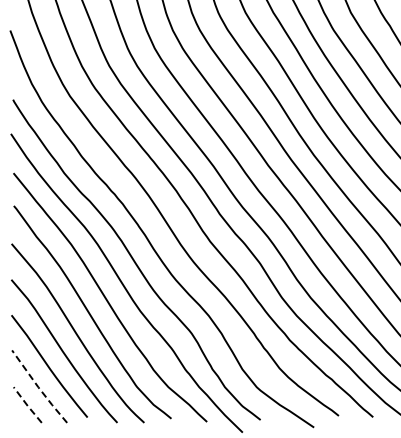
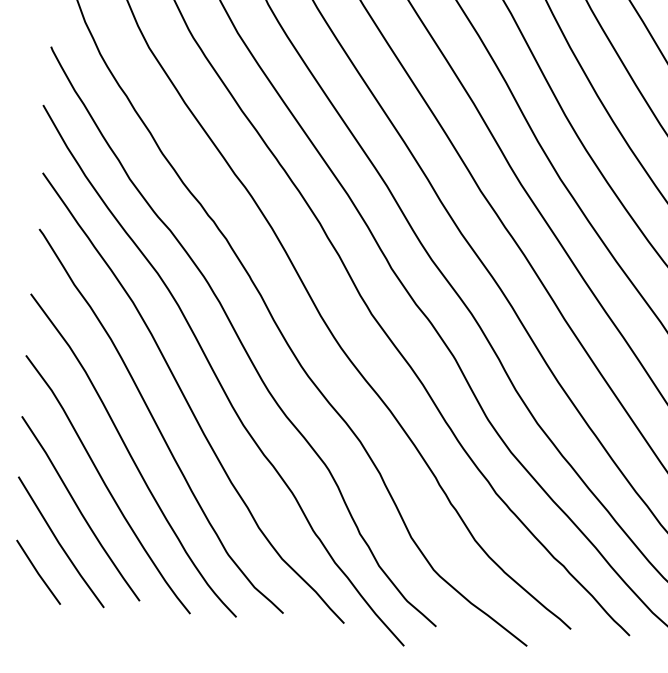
line: (38, 387) -> (59, 543), dashed -> solid
line: (27, 405) -> (38, 573), dashed -> solid

